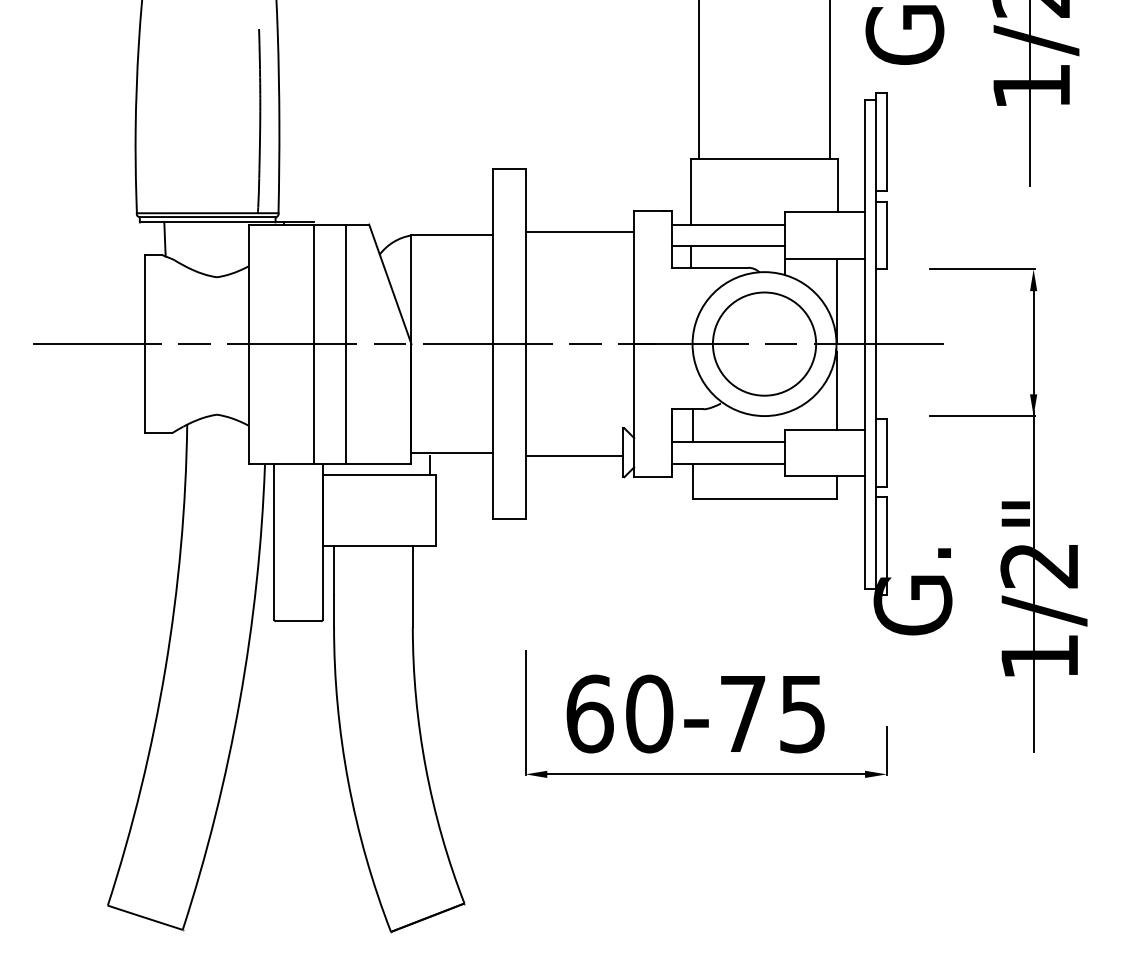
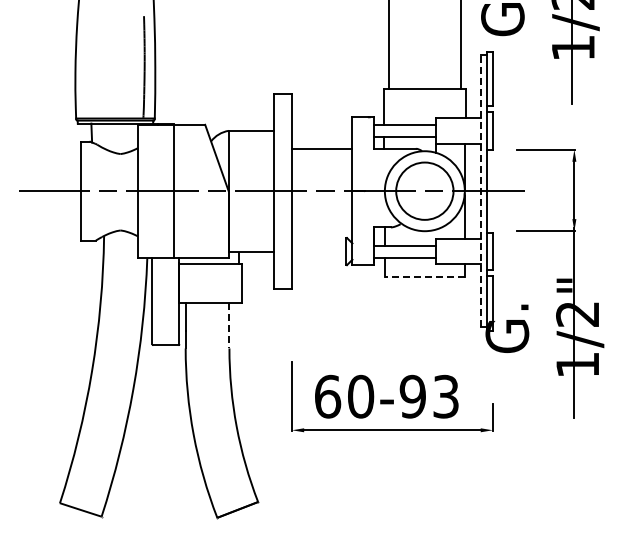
line: (580, 231) -> (322, 148), moved
line: (346, 342) -> (192, 190), removed
line: (864, 344) -> (480, 191), solid -> dashed
line: (574, 456) -> (319, 253), removed
line: (763, 499) -> (424, 277), solid -> dashed
line: (412, 585) -> (229, 325), solid -> dashed
text: (771, 713) -> (428, 396), 60-75 -> 60-93

